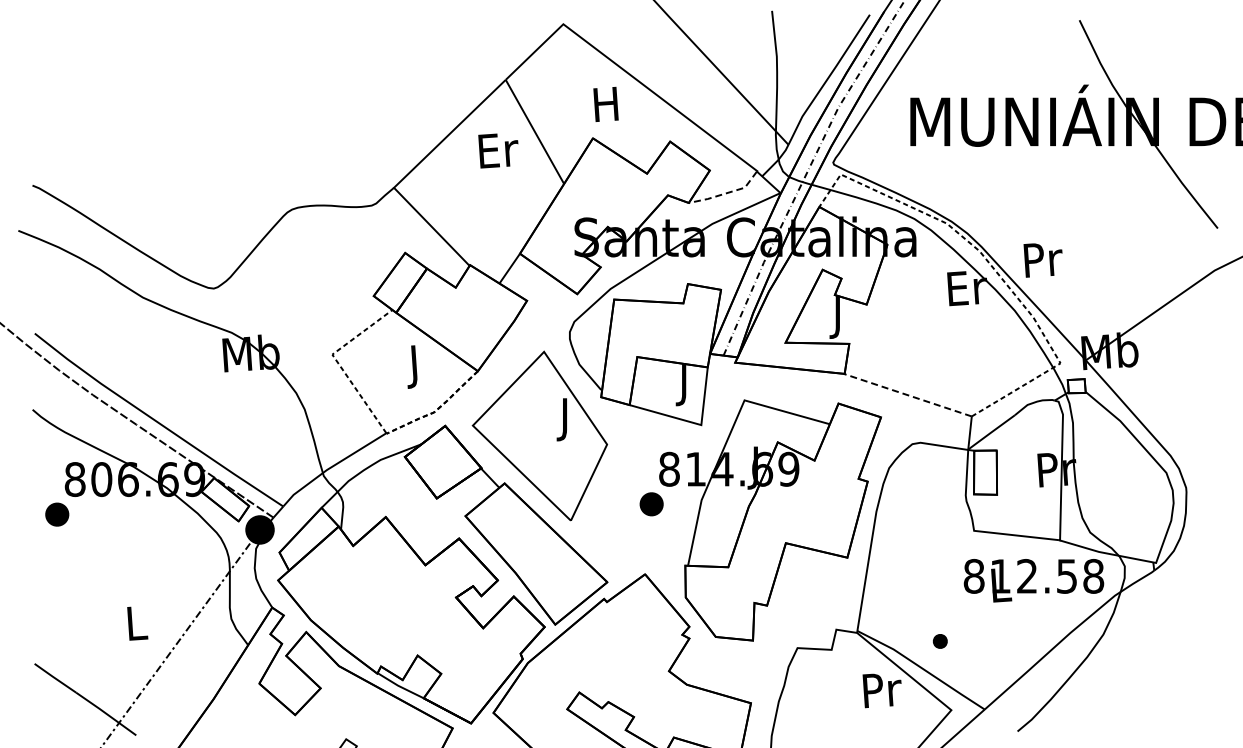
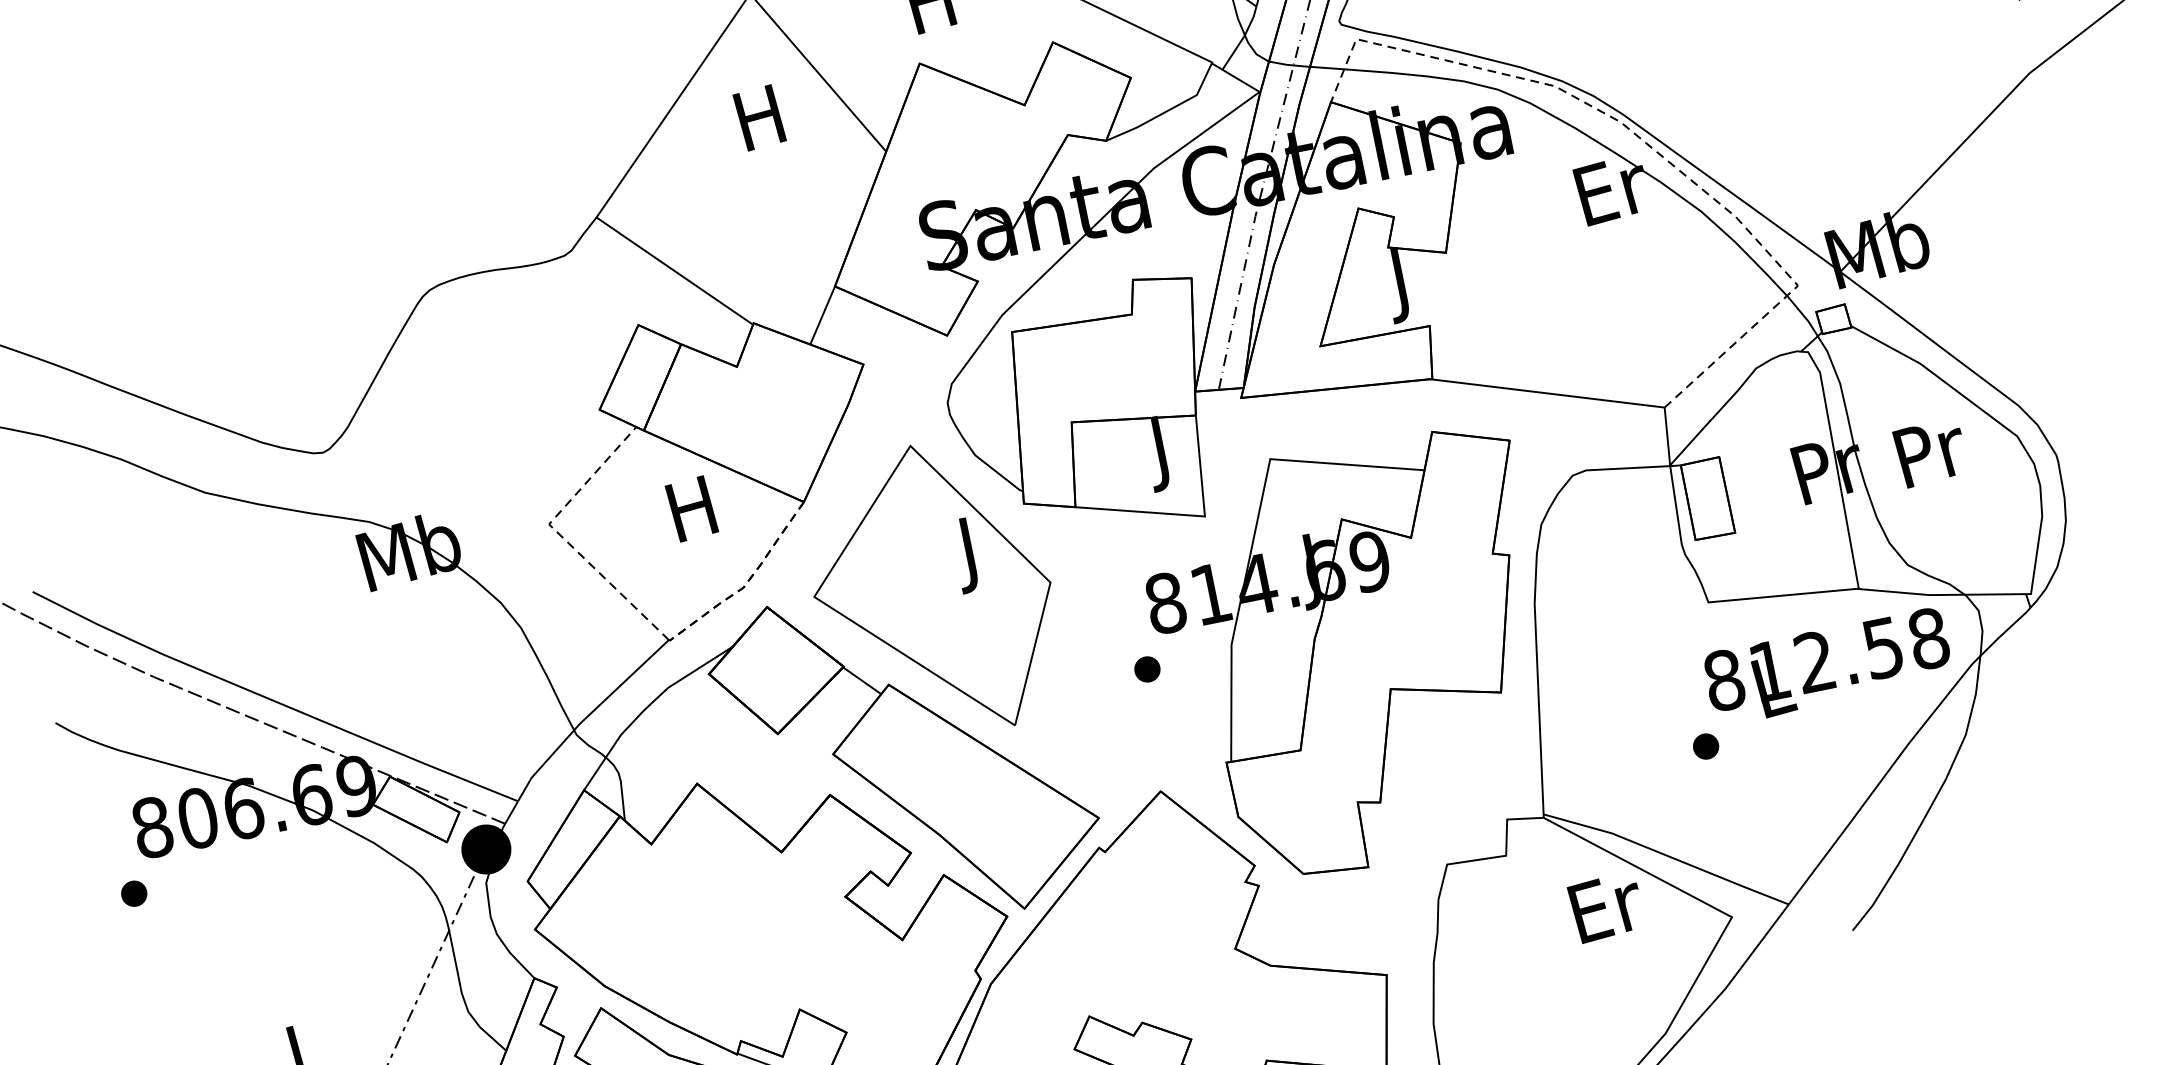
text: (498, 150) -> (762, 117), Er -> H
line: (726, 193) -> (1167, 111), dashed -> solid
text: (1042, 260) -> (1930, 453), moved
text: (413, 366) -> (692, 516), J -> H
line: (907, 395) -> (1547, 394), dashed -> solid
part: (651, 504) -> (1147, 669), size x0.62
part: (57, 514) -> (134, 893), size x0.62
part: (940, 641) -> (1706, 746), moved
text: (882, 690) -> (1607, 907), Pr -> Er

